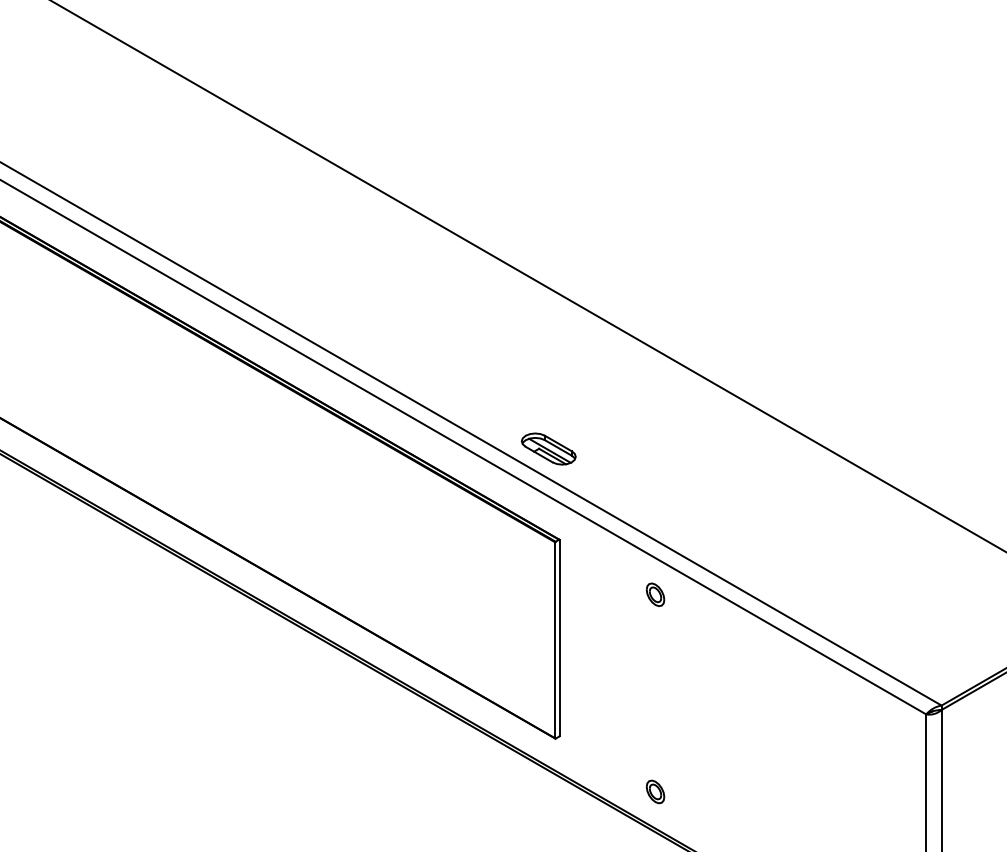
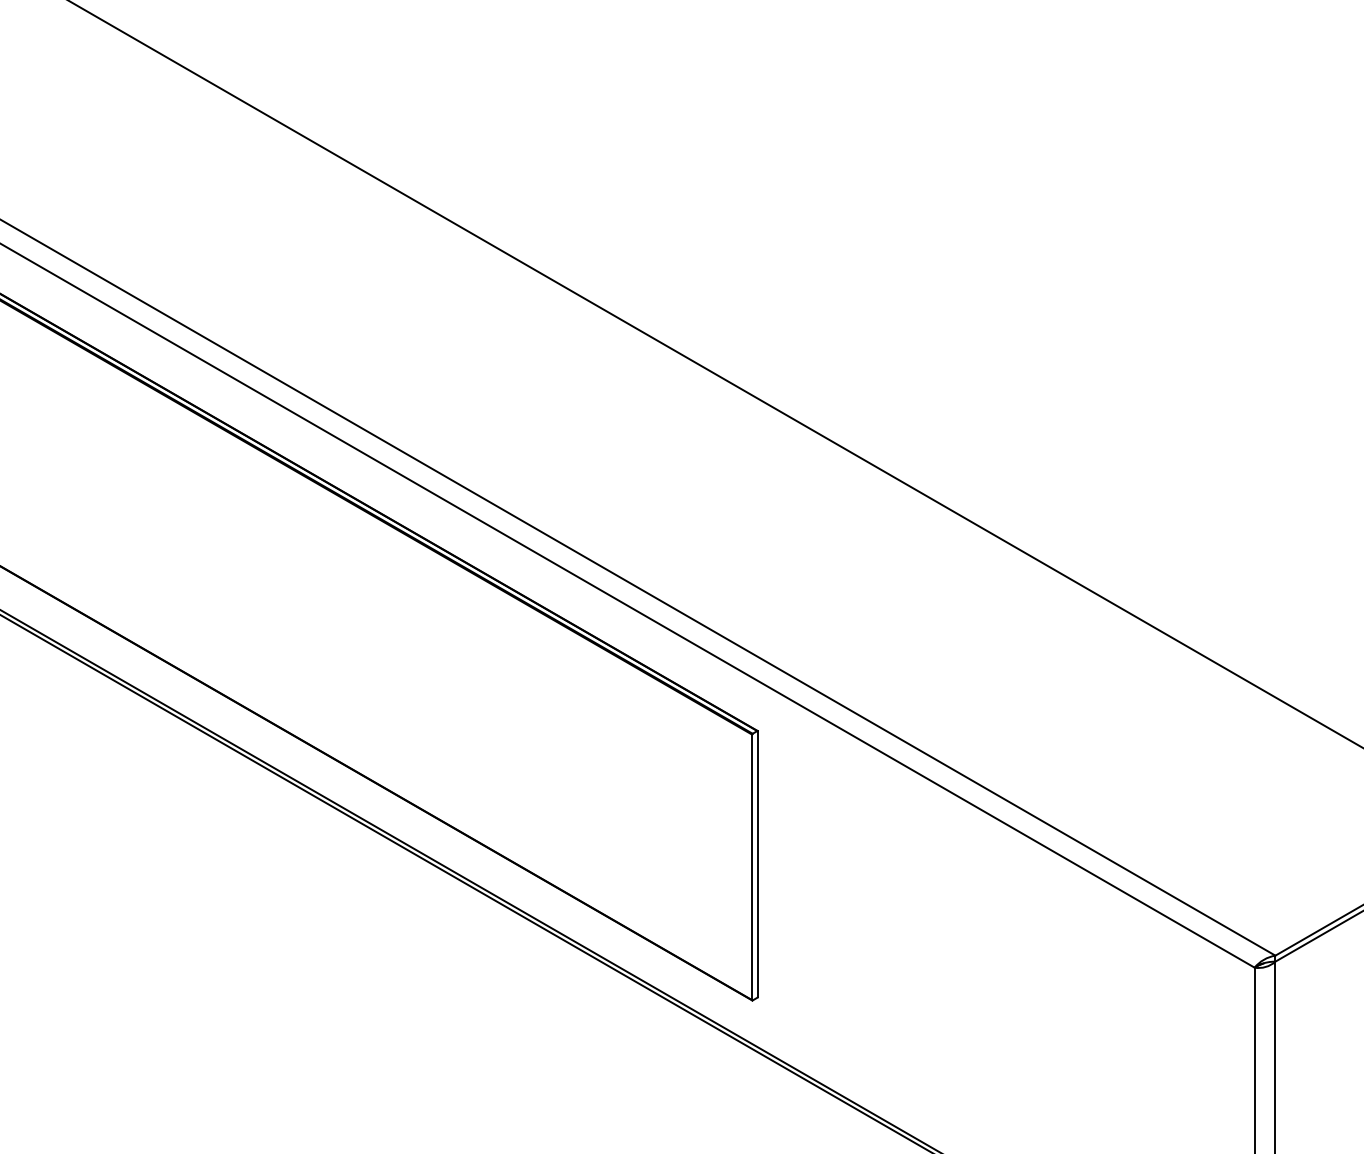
part: (548, 449) -> (742, 608), removed
part: (655, 594) -> (887, 805), removed
part: (655, 791) -> (887, 1072), removed

